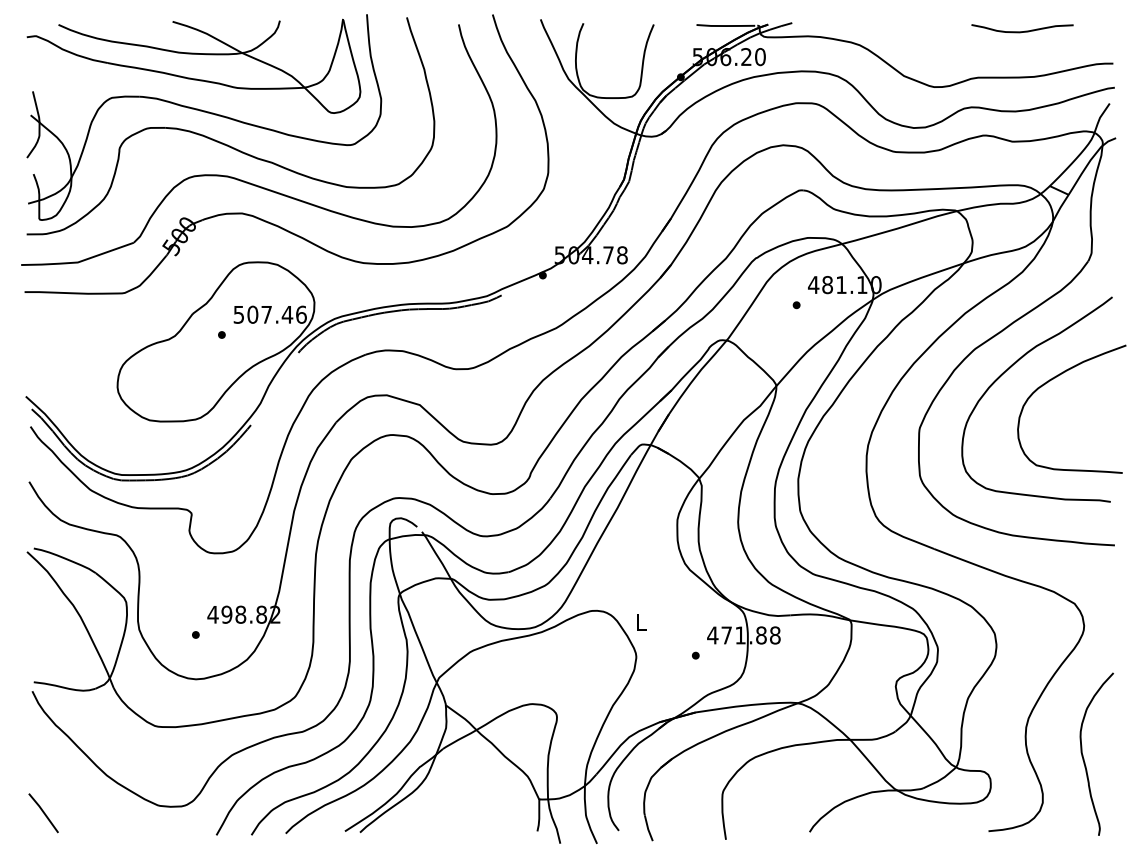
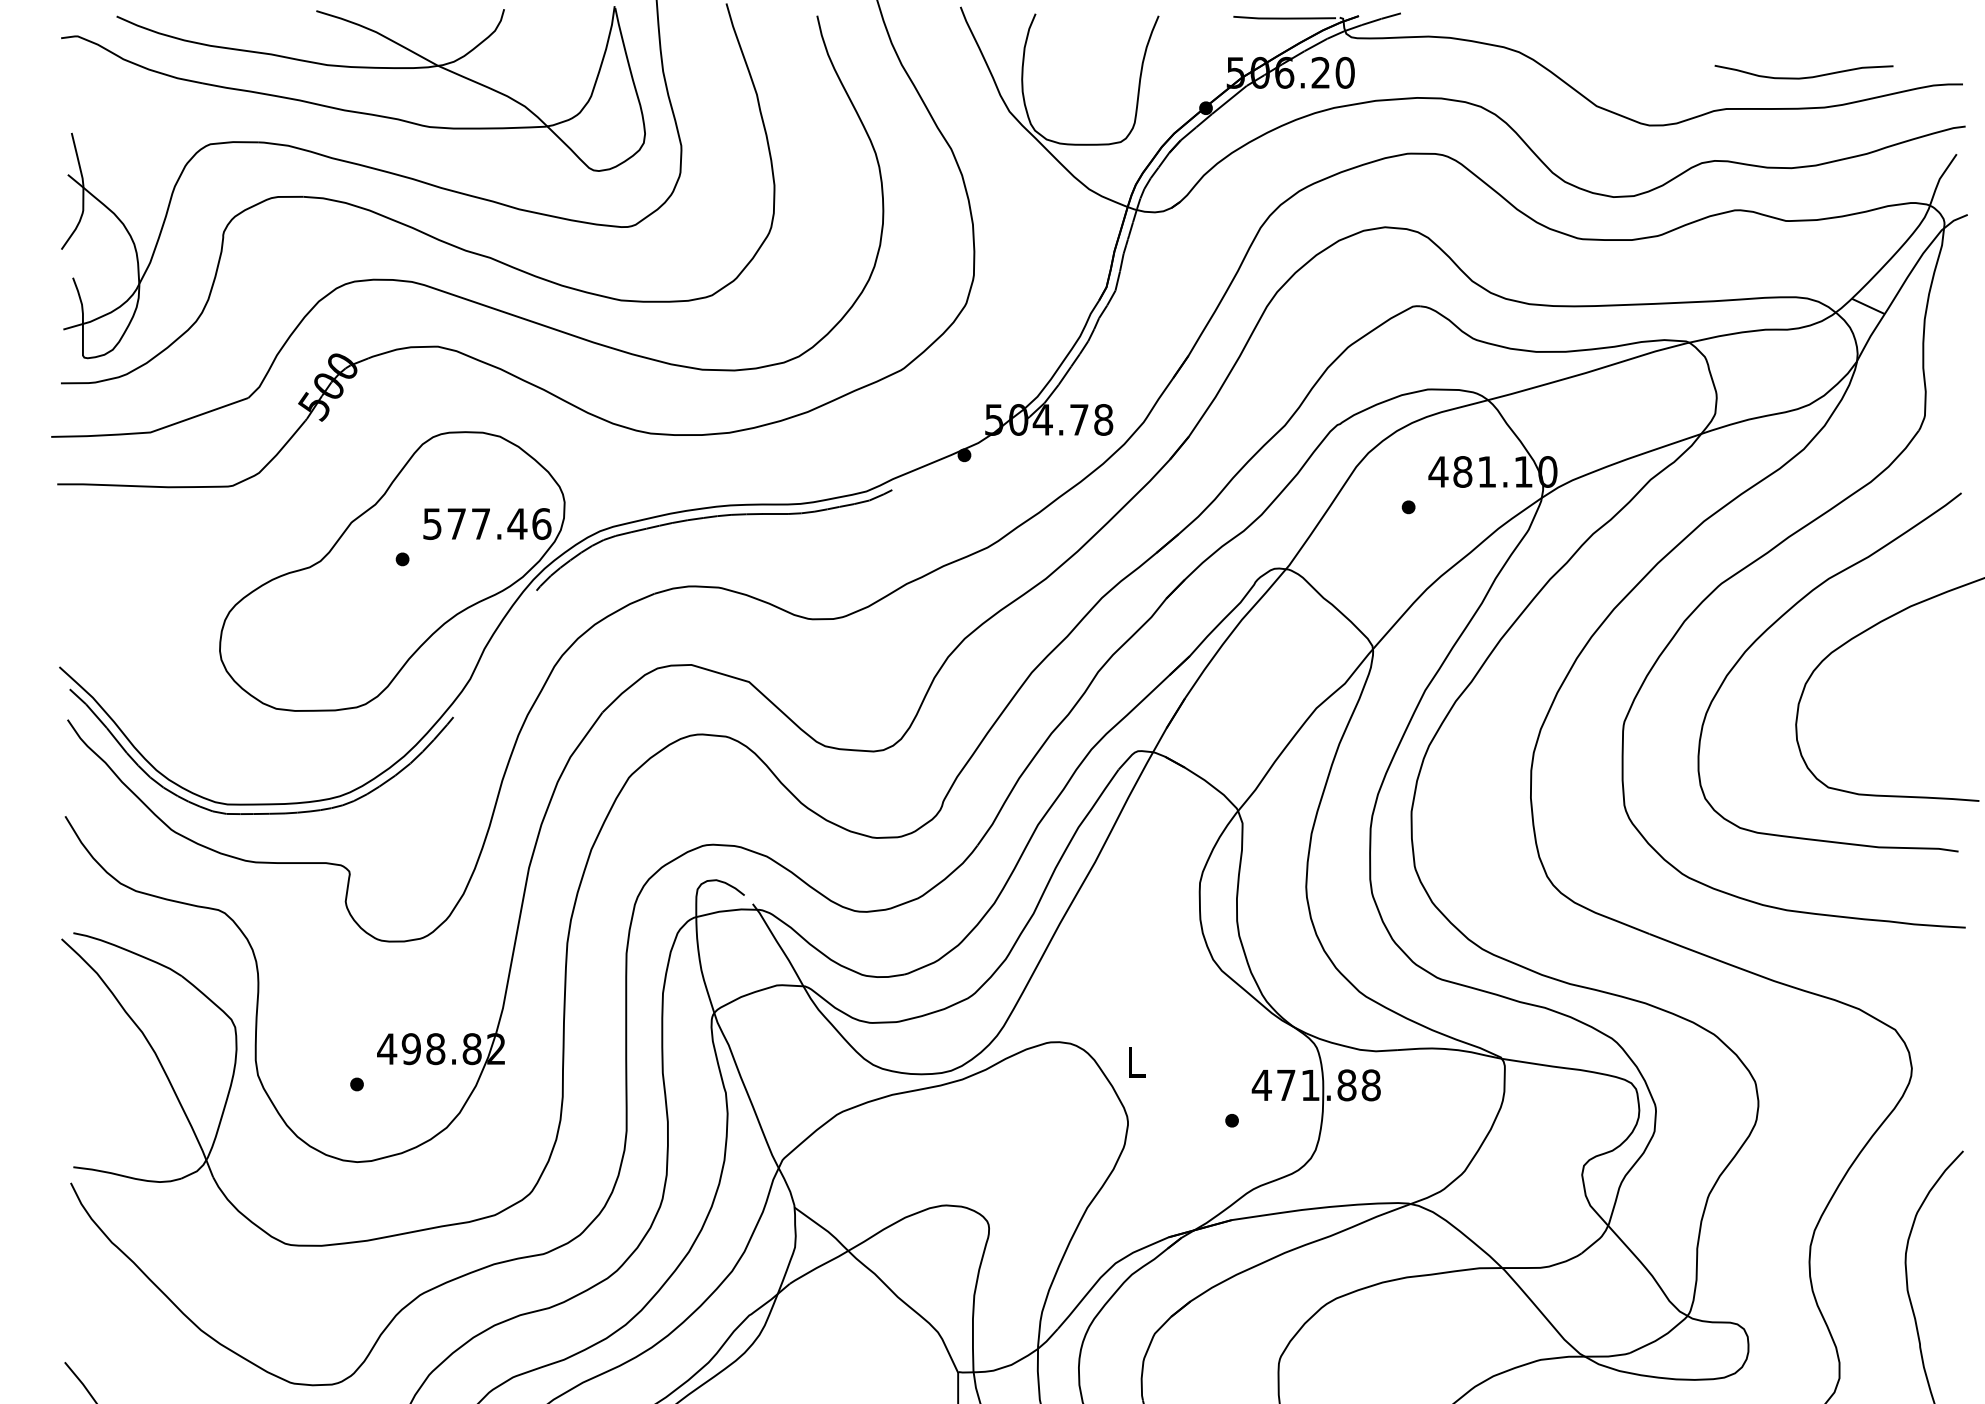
curve: (1022, 31) -> (1803, 77), moved
text: (252, 314) -> (456, 523), 507.46 -> 577.46

